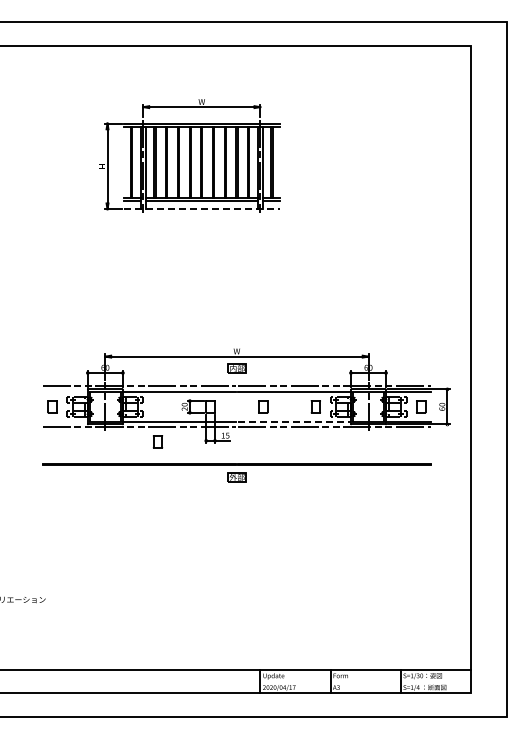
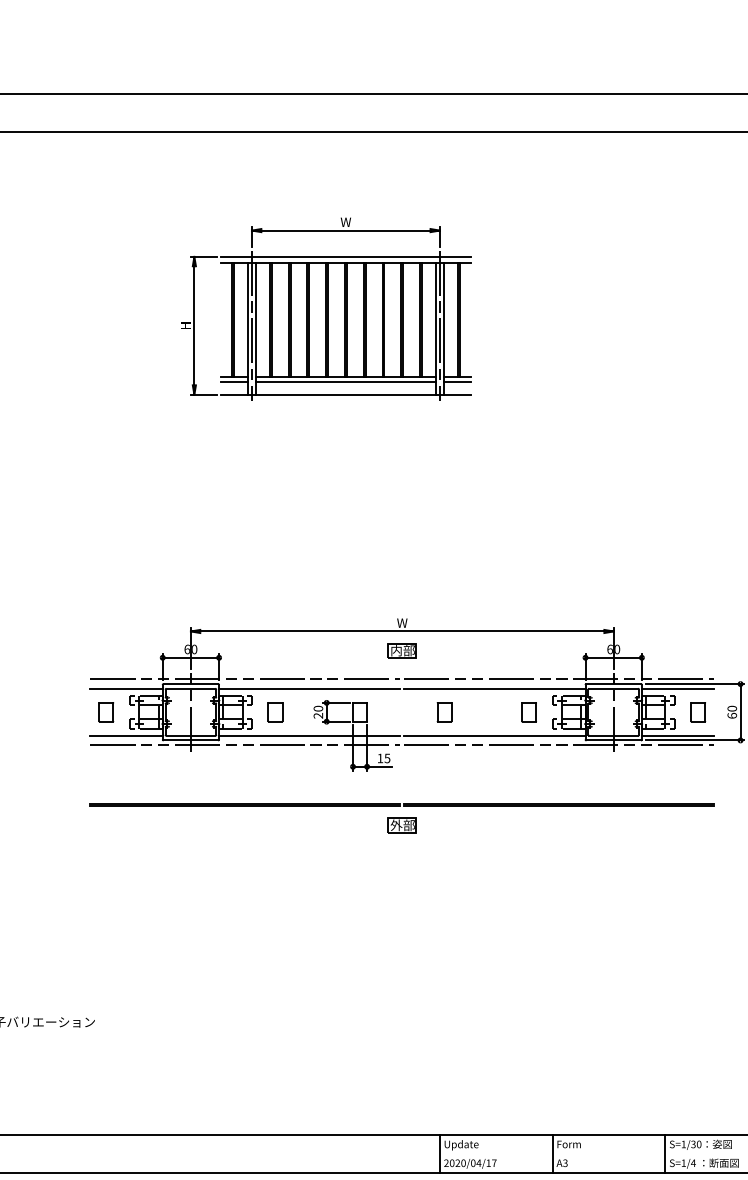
line: (201, 209) -> (345, 395), dashed -> solid
line: (64, 392) -> (125, 689), added
line: (64, 421) -> (125, 735), added
line: (295, 421) -> (496, 735), dashed -> solid
part: (157, 441) -> (274, 711), moved

